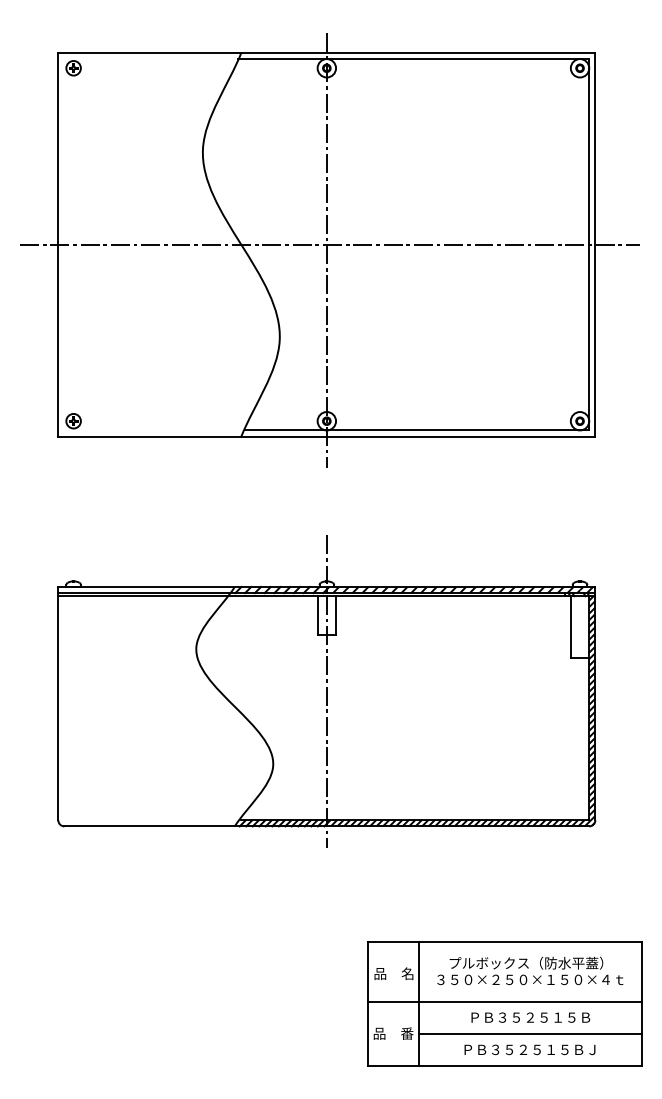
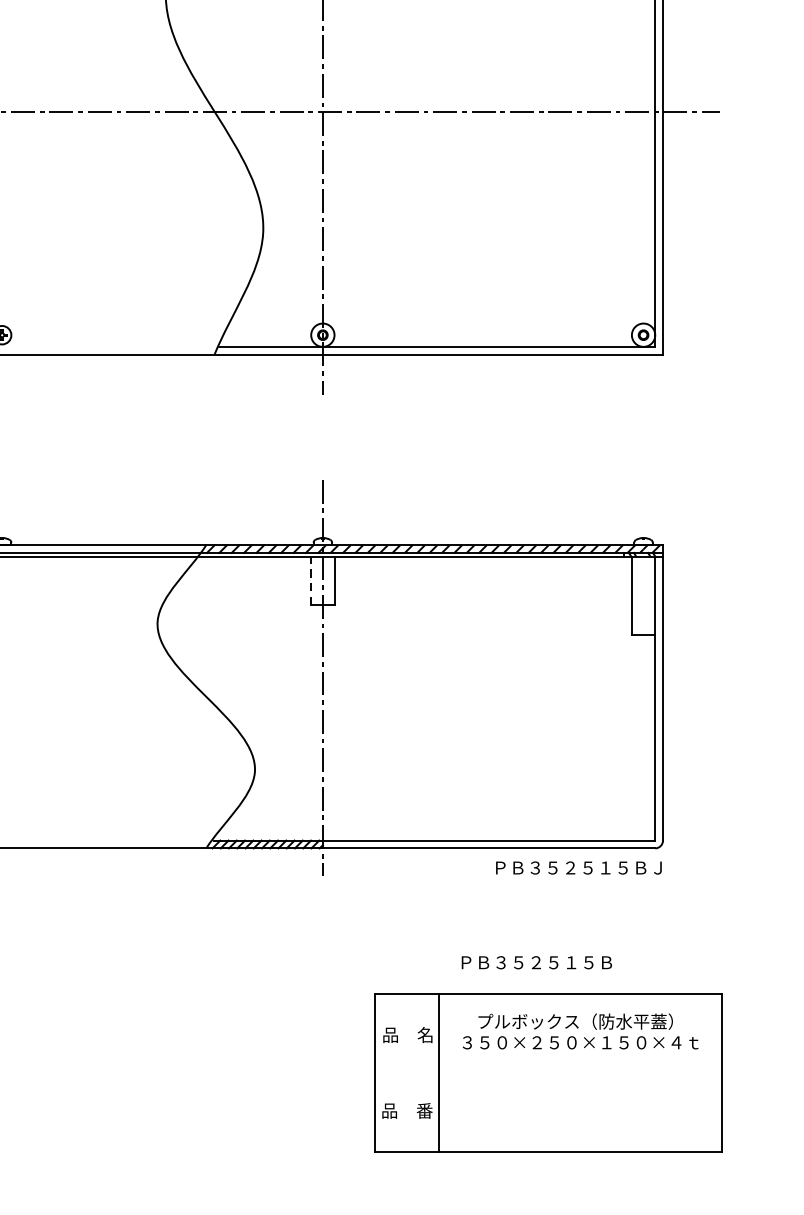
line: (317, 614) -> (311, 580), solid -> dashed
hatch: (460, 711) -> (492, 702), removed
line: (505, 1001) -> (549, 1070), removed
text: (530, 1017) -> (536, 962), moved
line: (530, 1033) -> (580, 1110), removed
text: (529, 1049) -> (578, 867), moved

